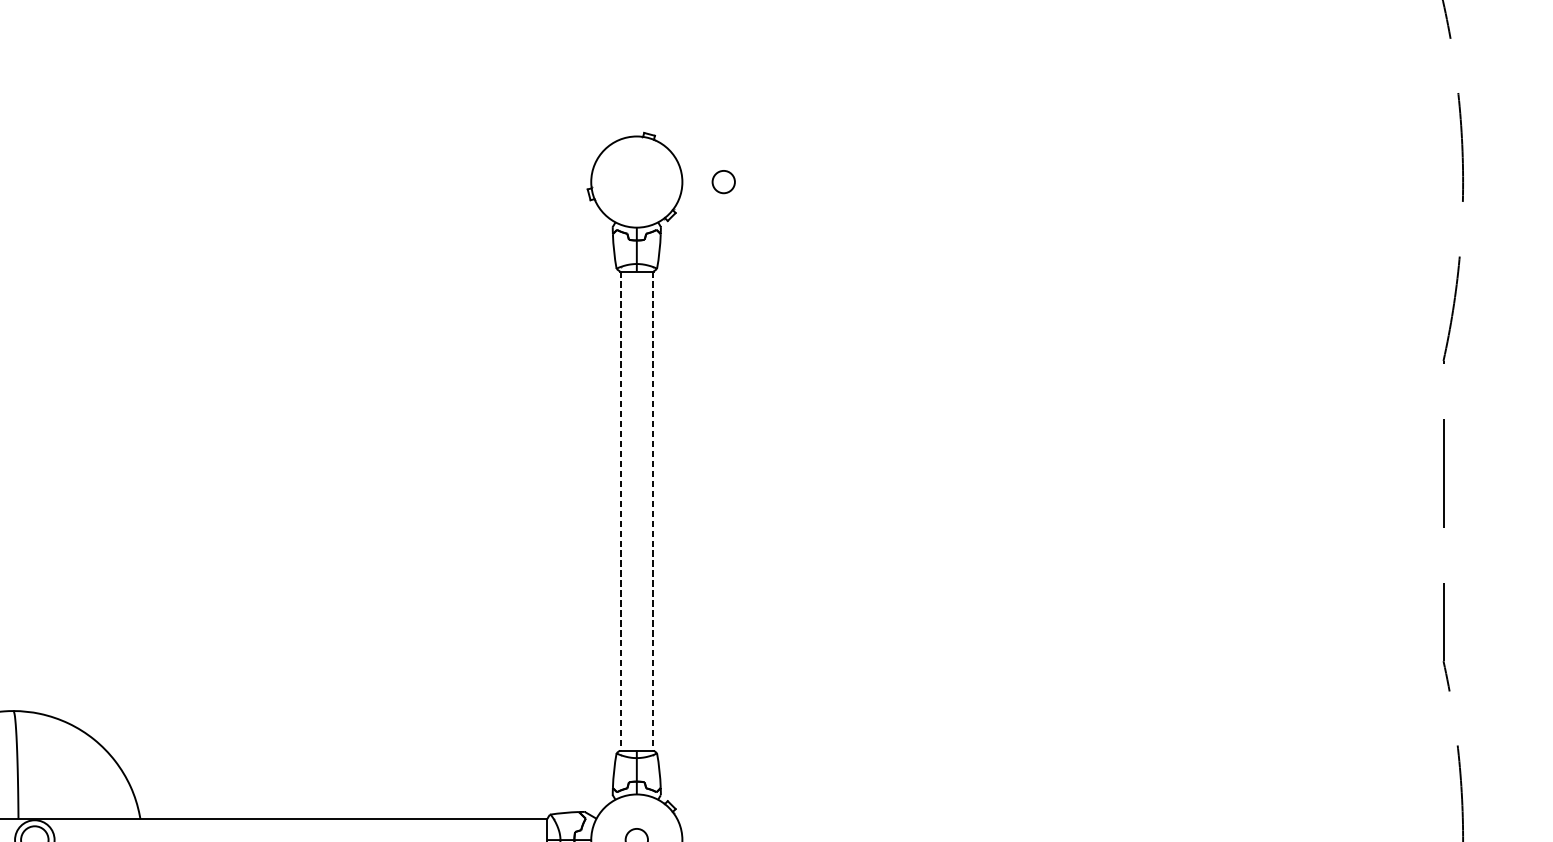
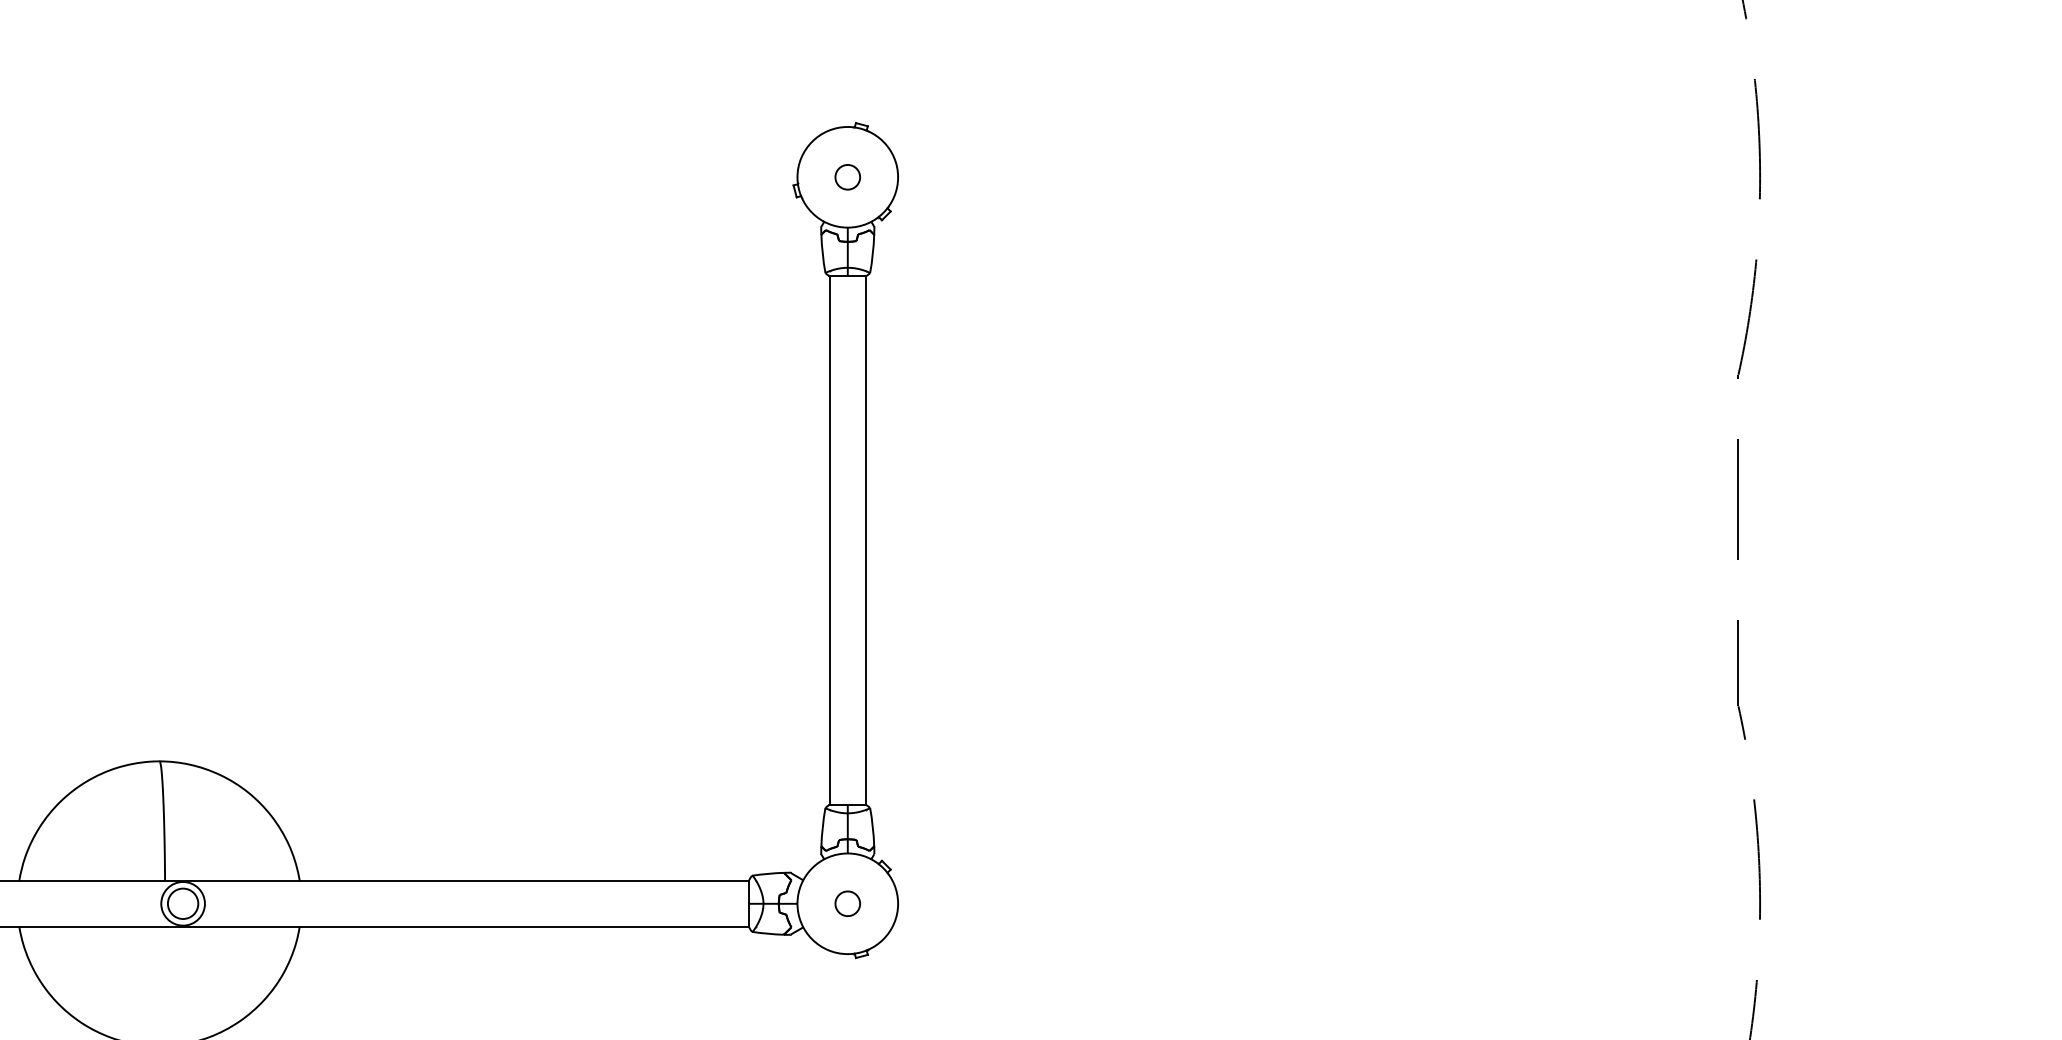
circle: (723, 182) -> (847, 177), moved
line: (620, 511) -> (829, 541), dashed -> solid
line: (652, 511) -> (865, 541), dashed -> solid

